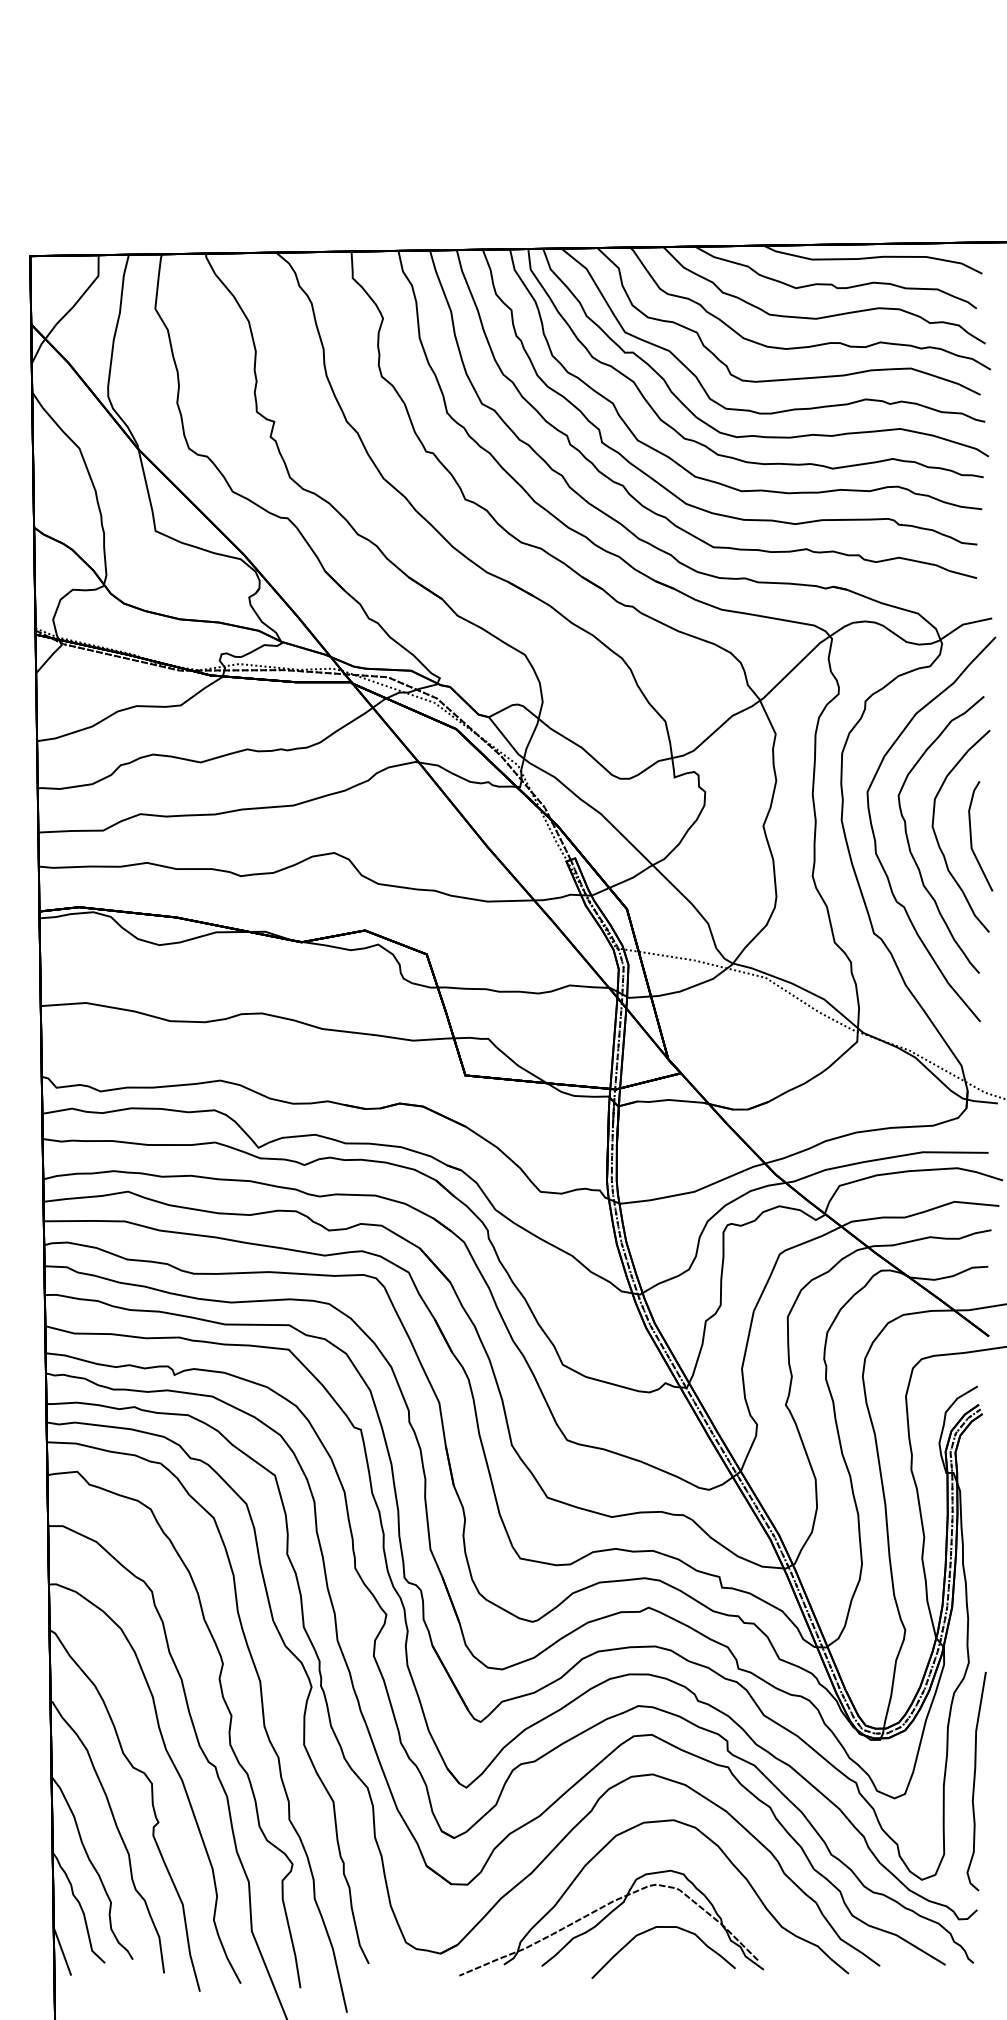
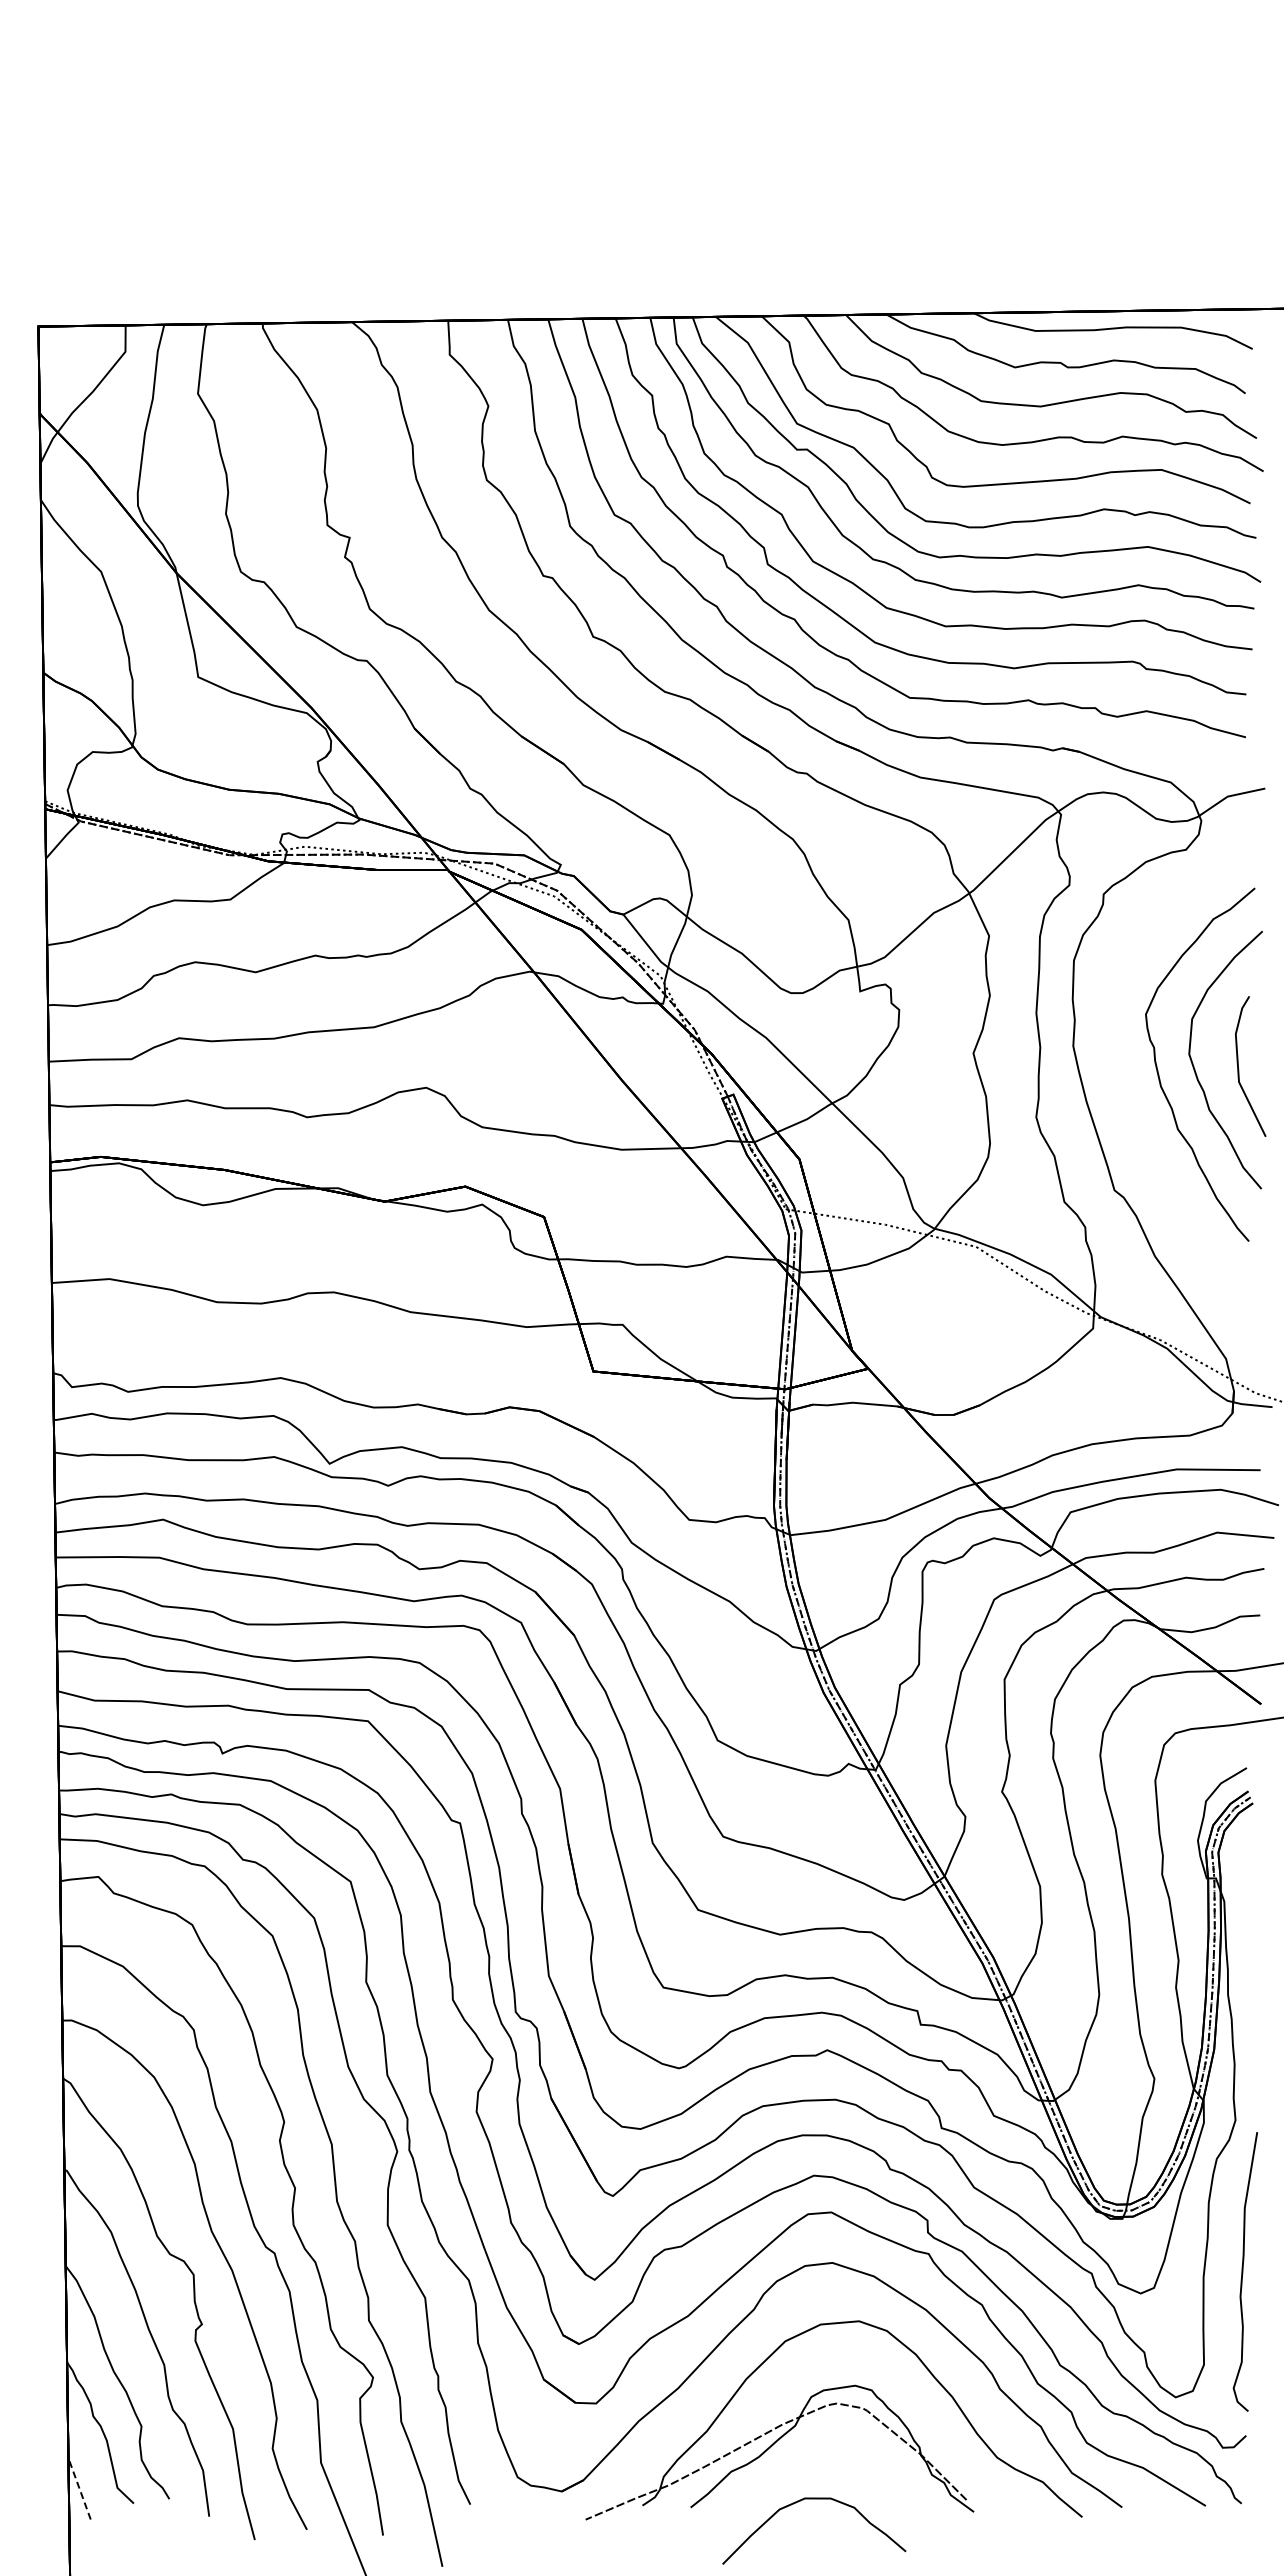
curve: (875, 838) -> (1116, 1069), removed
curve: (663, 1927) -> (814, 2499), moved
line: (62, 1951) -> (79, 2488), solid -> dashed

